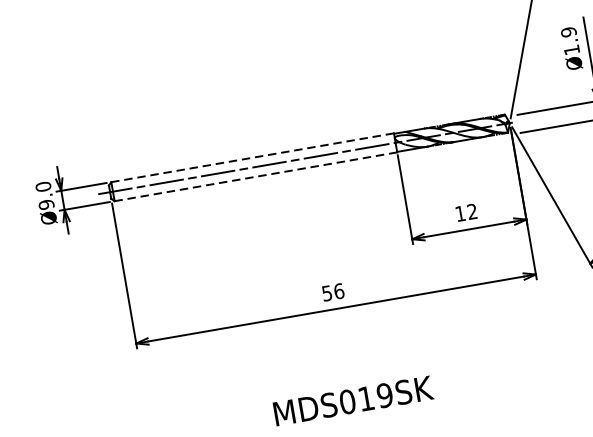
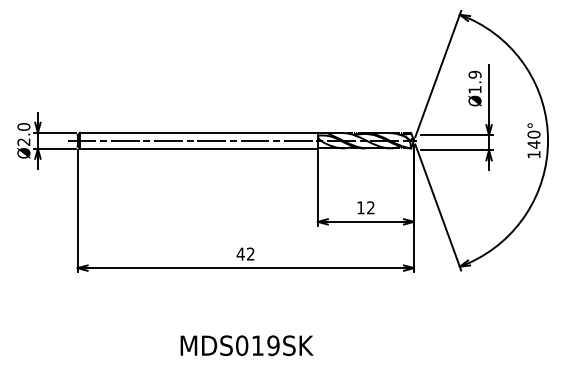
line: (252, 157) -> (198, 132), dashed -> solid
line: (255, 176) -> (198, 148), dashed -> solid
text: (45, 204) -> (23, 141), Ø9.0 -> Ø2.0
text: (332, 291) -> (245, 253), 56 -> 42

